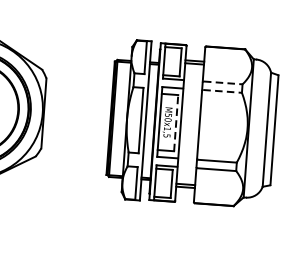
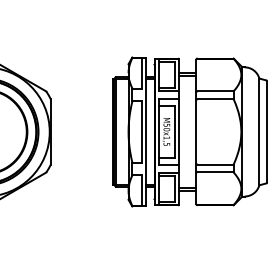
line: (224, 83) -> (216, 91), dashed -> solid
line: (223, 91) -> (216, 99), dashed -> solid
line: (176, 122) -> (174, 131), dashed -> solid

